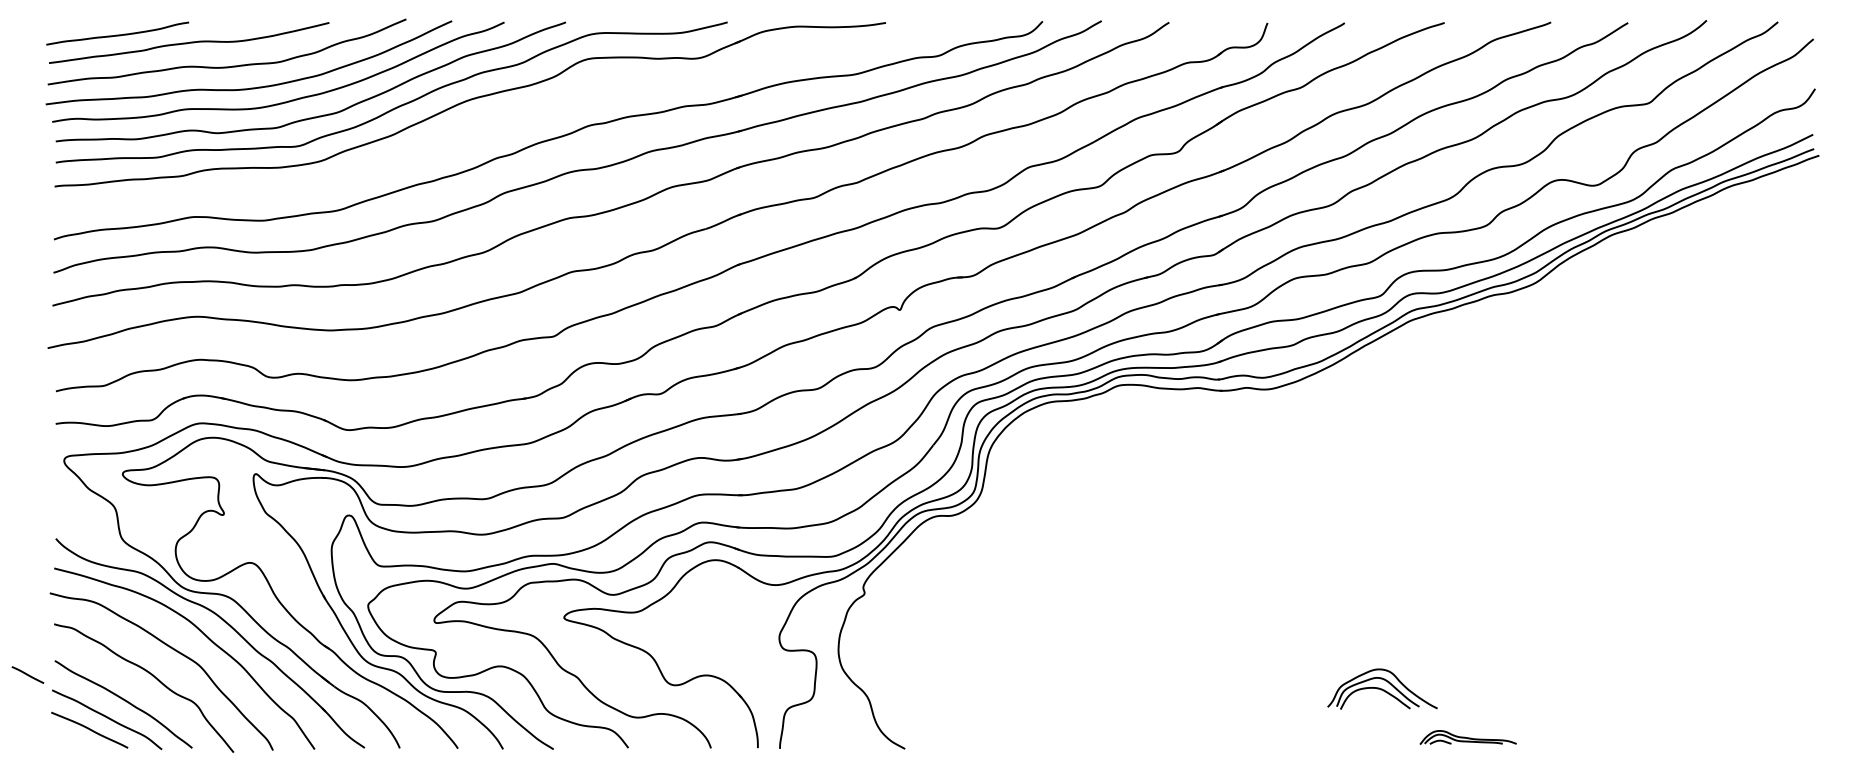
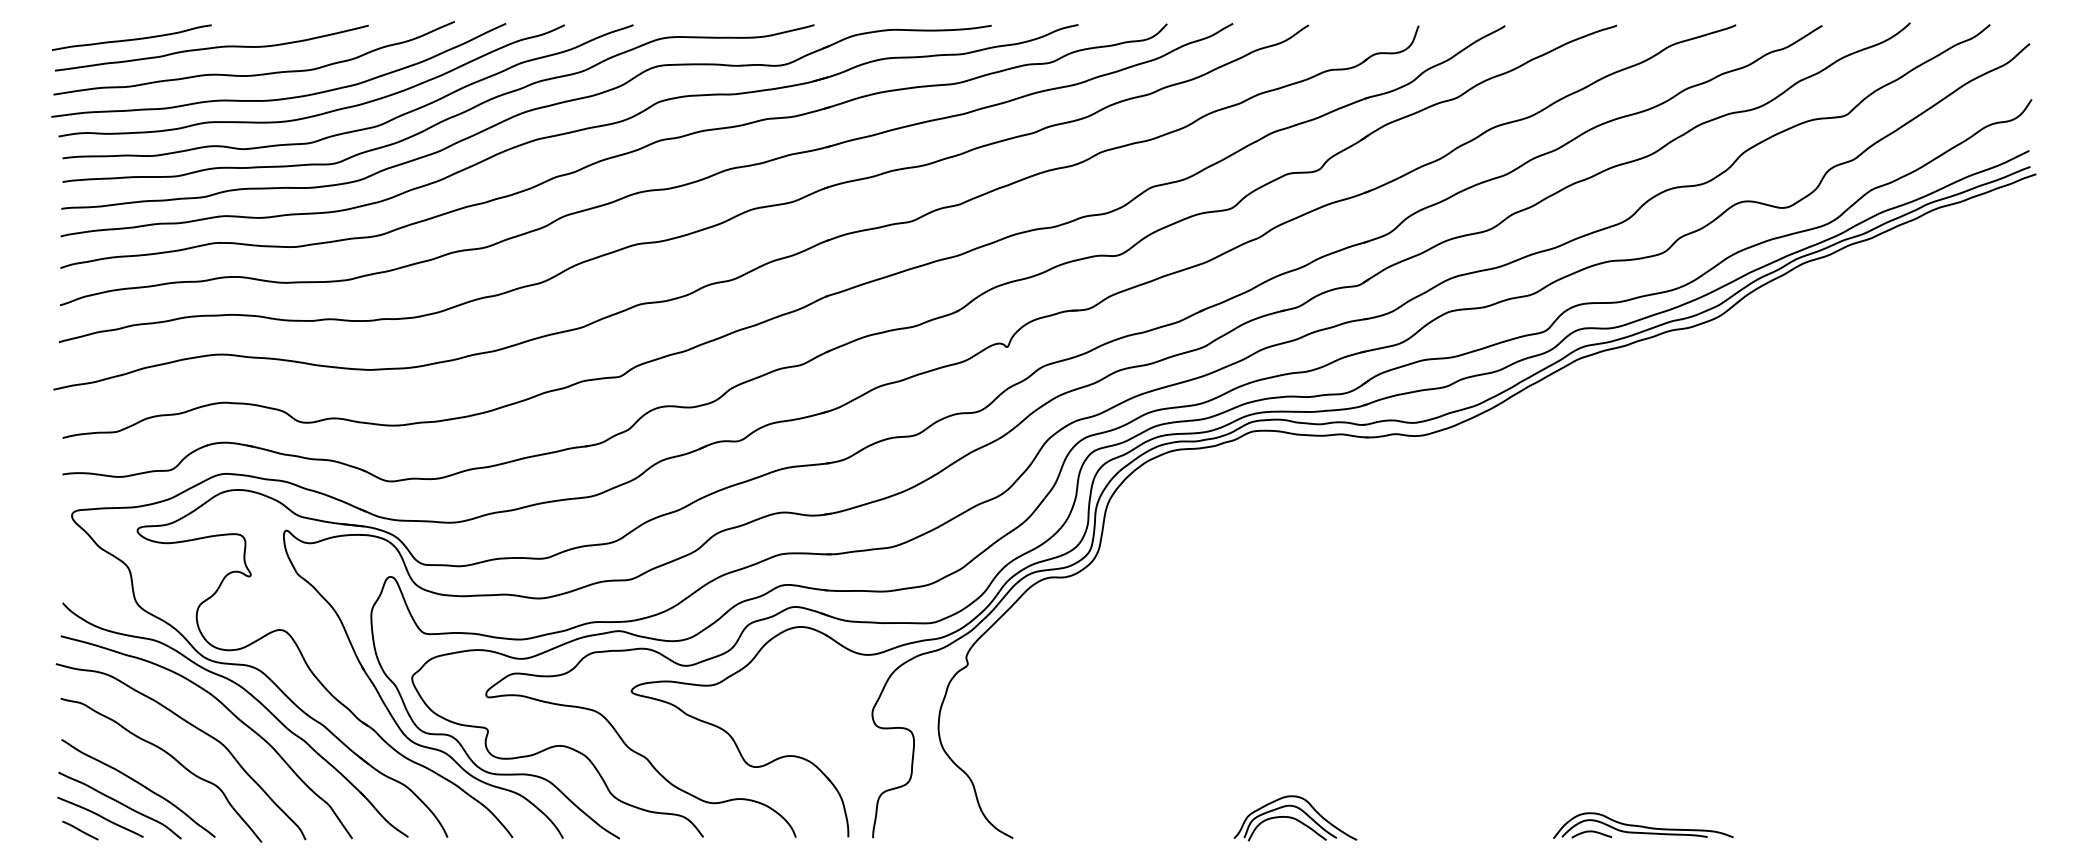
part: (508, 116) -> (569, 130), added
line: (28, 674) -> (80, 830), moved
part: (1382, 689) -> (1295, 818), moved
part: (1468, 737) -> (1643, 825), size x1.67

